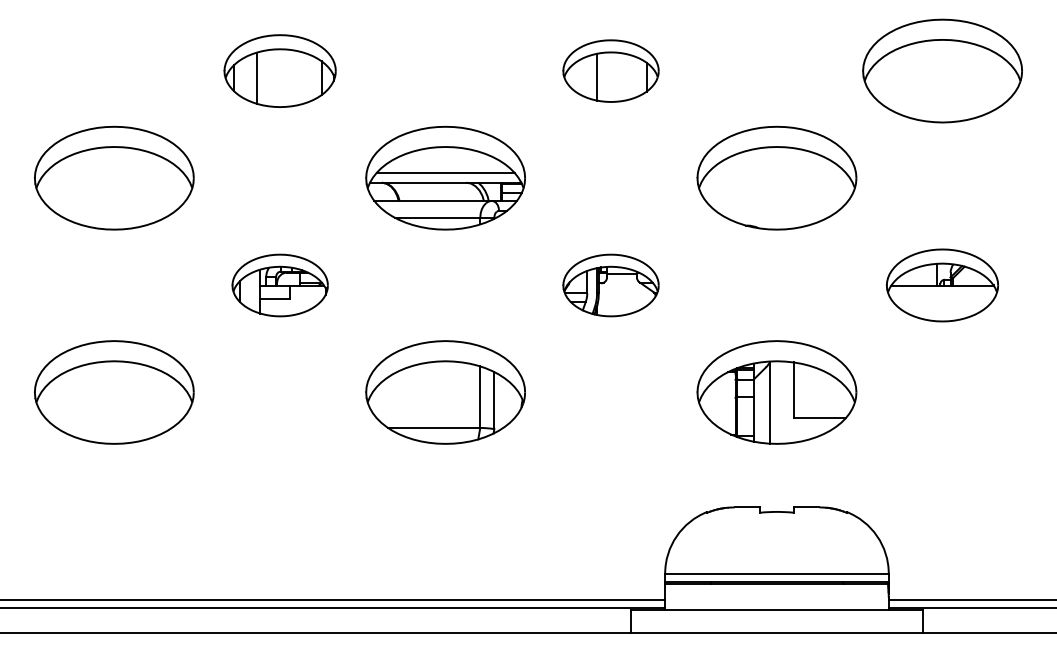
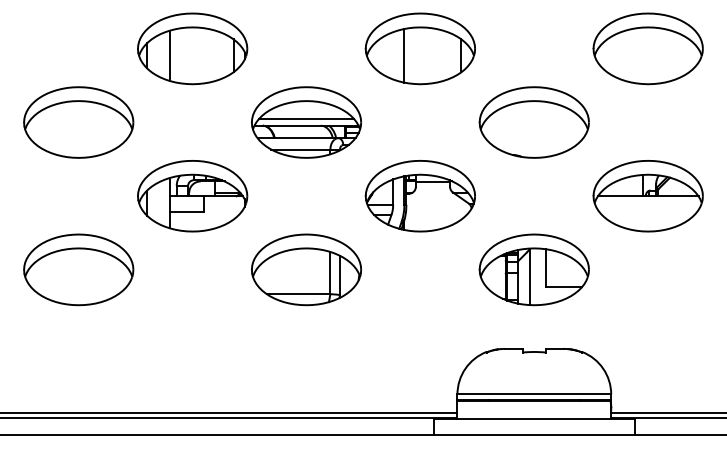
part: (279, 70) -> (192, 48), size x1.43
part: (609, 70) -> (419, 48), size x1.67
part: (279, 285) -> (192, 196), size x1.67
part: (609, 285) -> (419, 196), size x1.67
part: (941, 285) -> (647, 196), size x1.43

